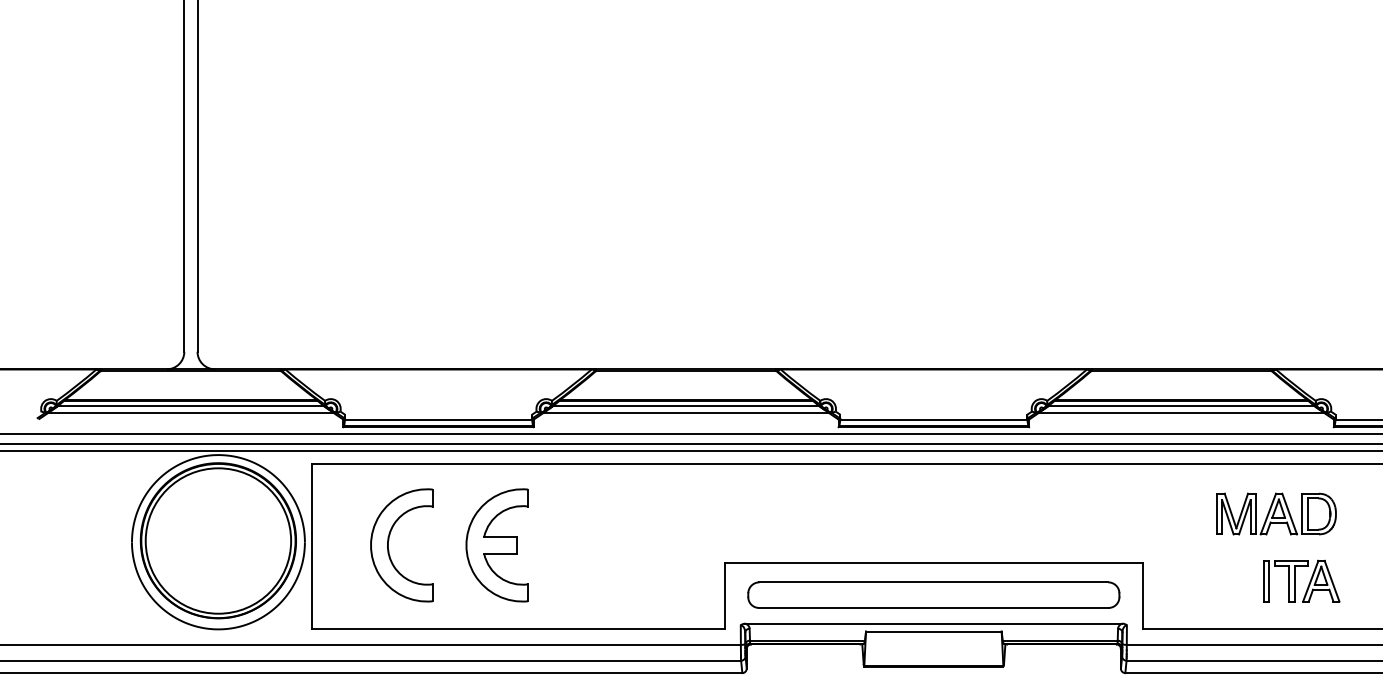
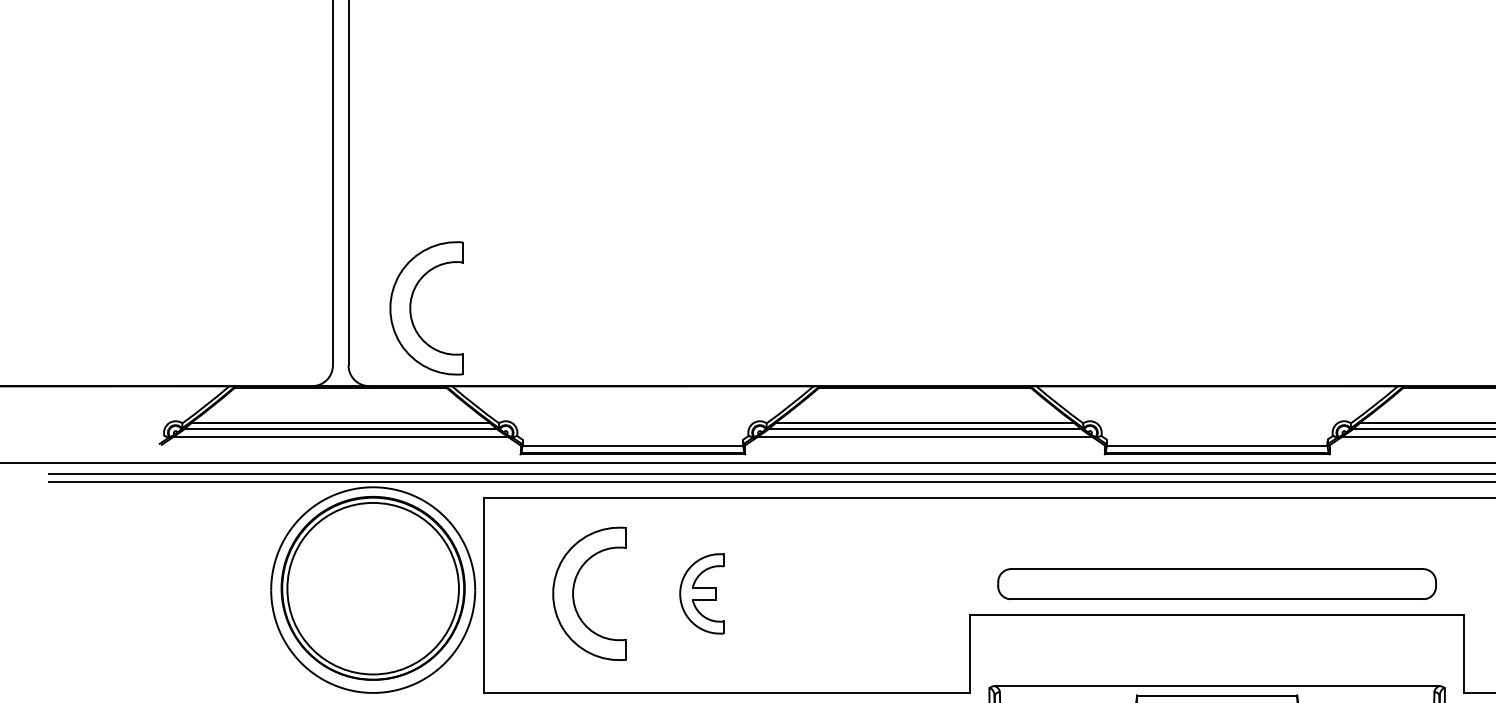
part: (251, 298) -> (412, 302), added
part: (496, 545) -> (701, 593), size x0.6
part: (933, 594) -> (1216, 583), moved

